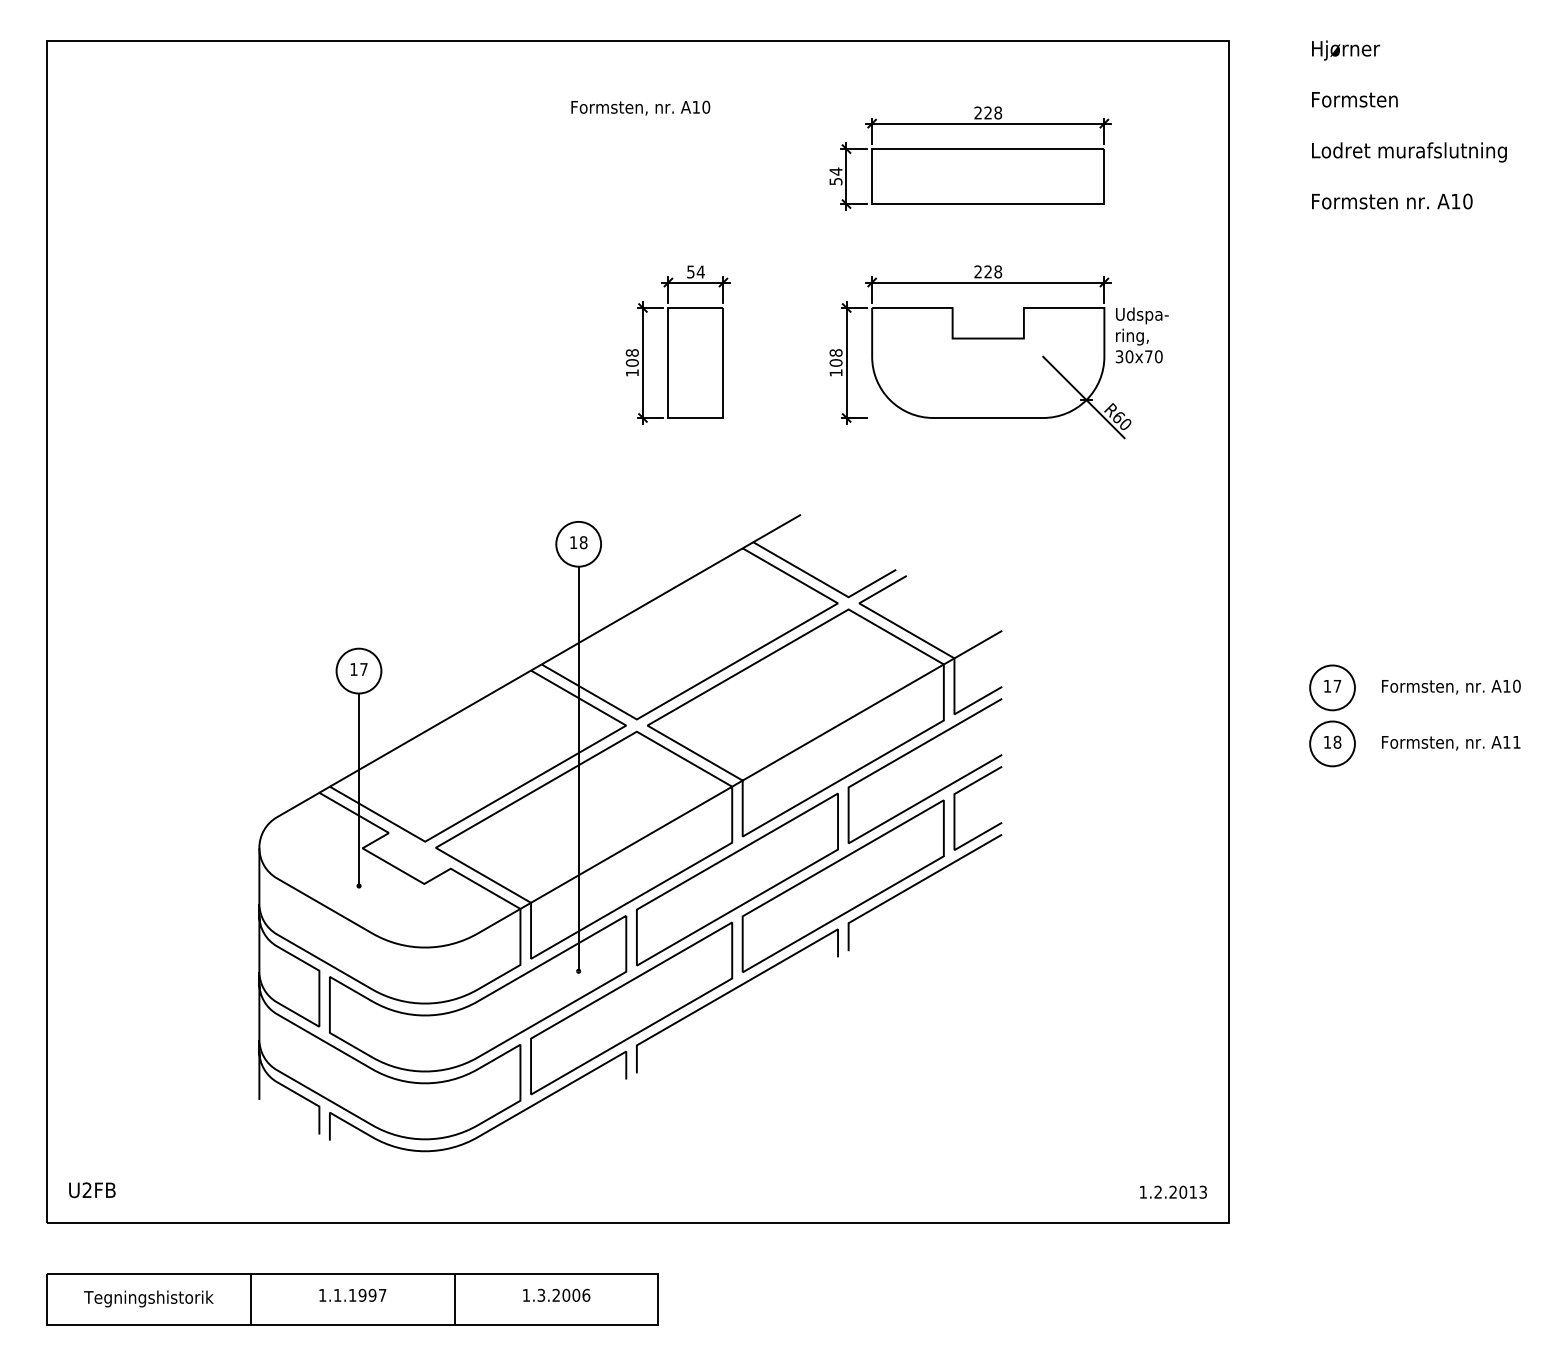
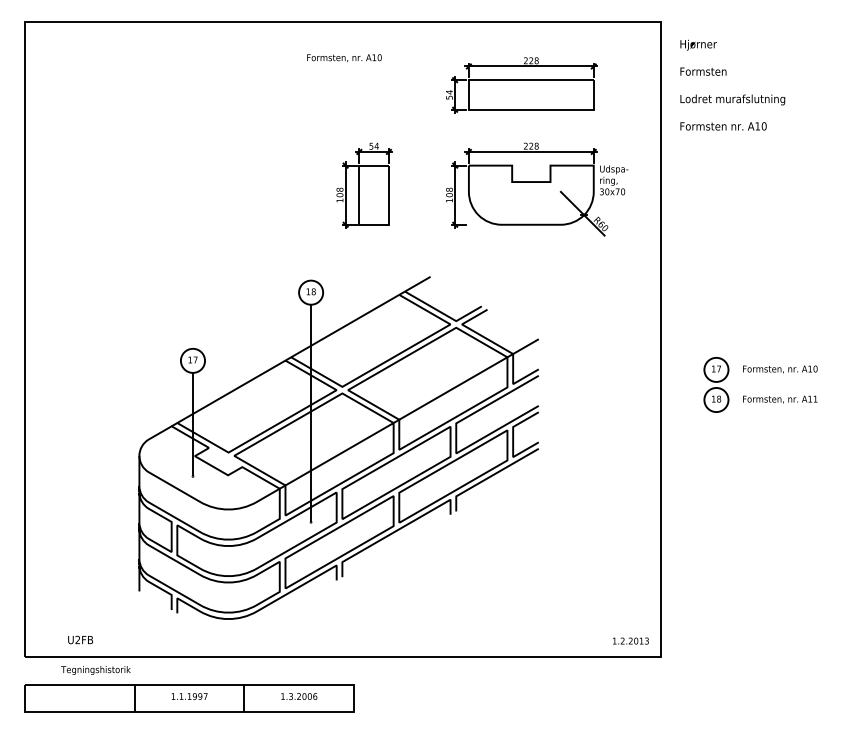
text: (1408, 123) -> (732, 84), moved
text: (92, 1189) -> (80, 639), moved
text: (147, 1299) -> (95, 670), moved

